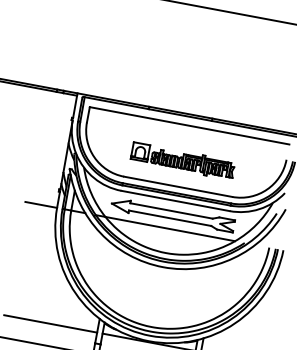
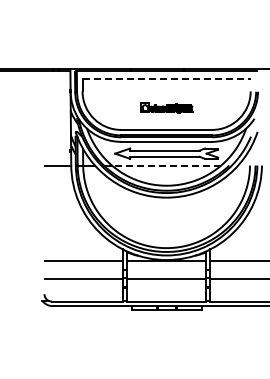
line: (190, 125) -> (167, 78), solid -> dashed
part: (183, 160) -> (166, 107), size x0.6
line: (170, 228) -> (166, 165), solid -> dashed

